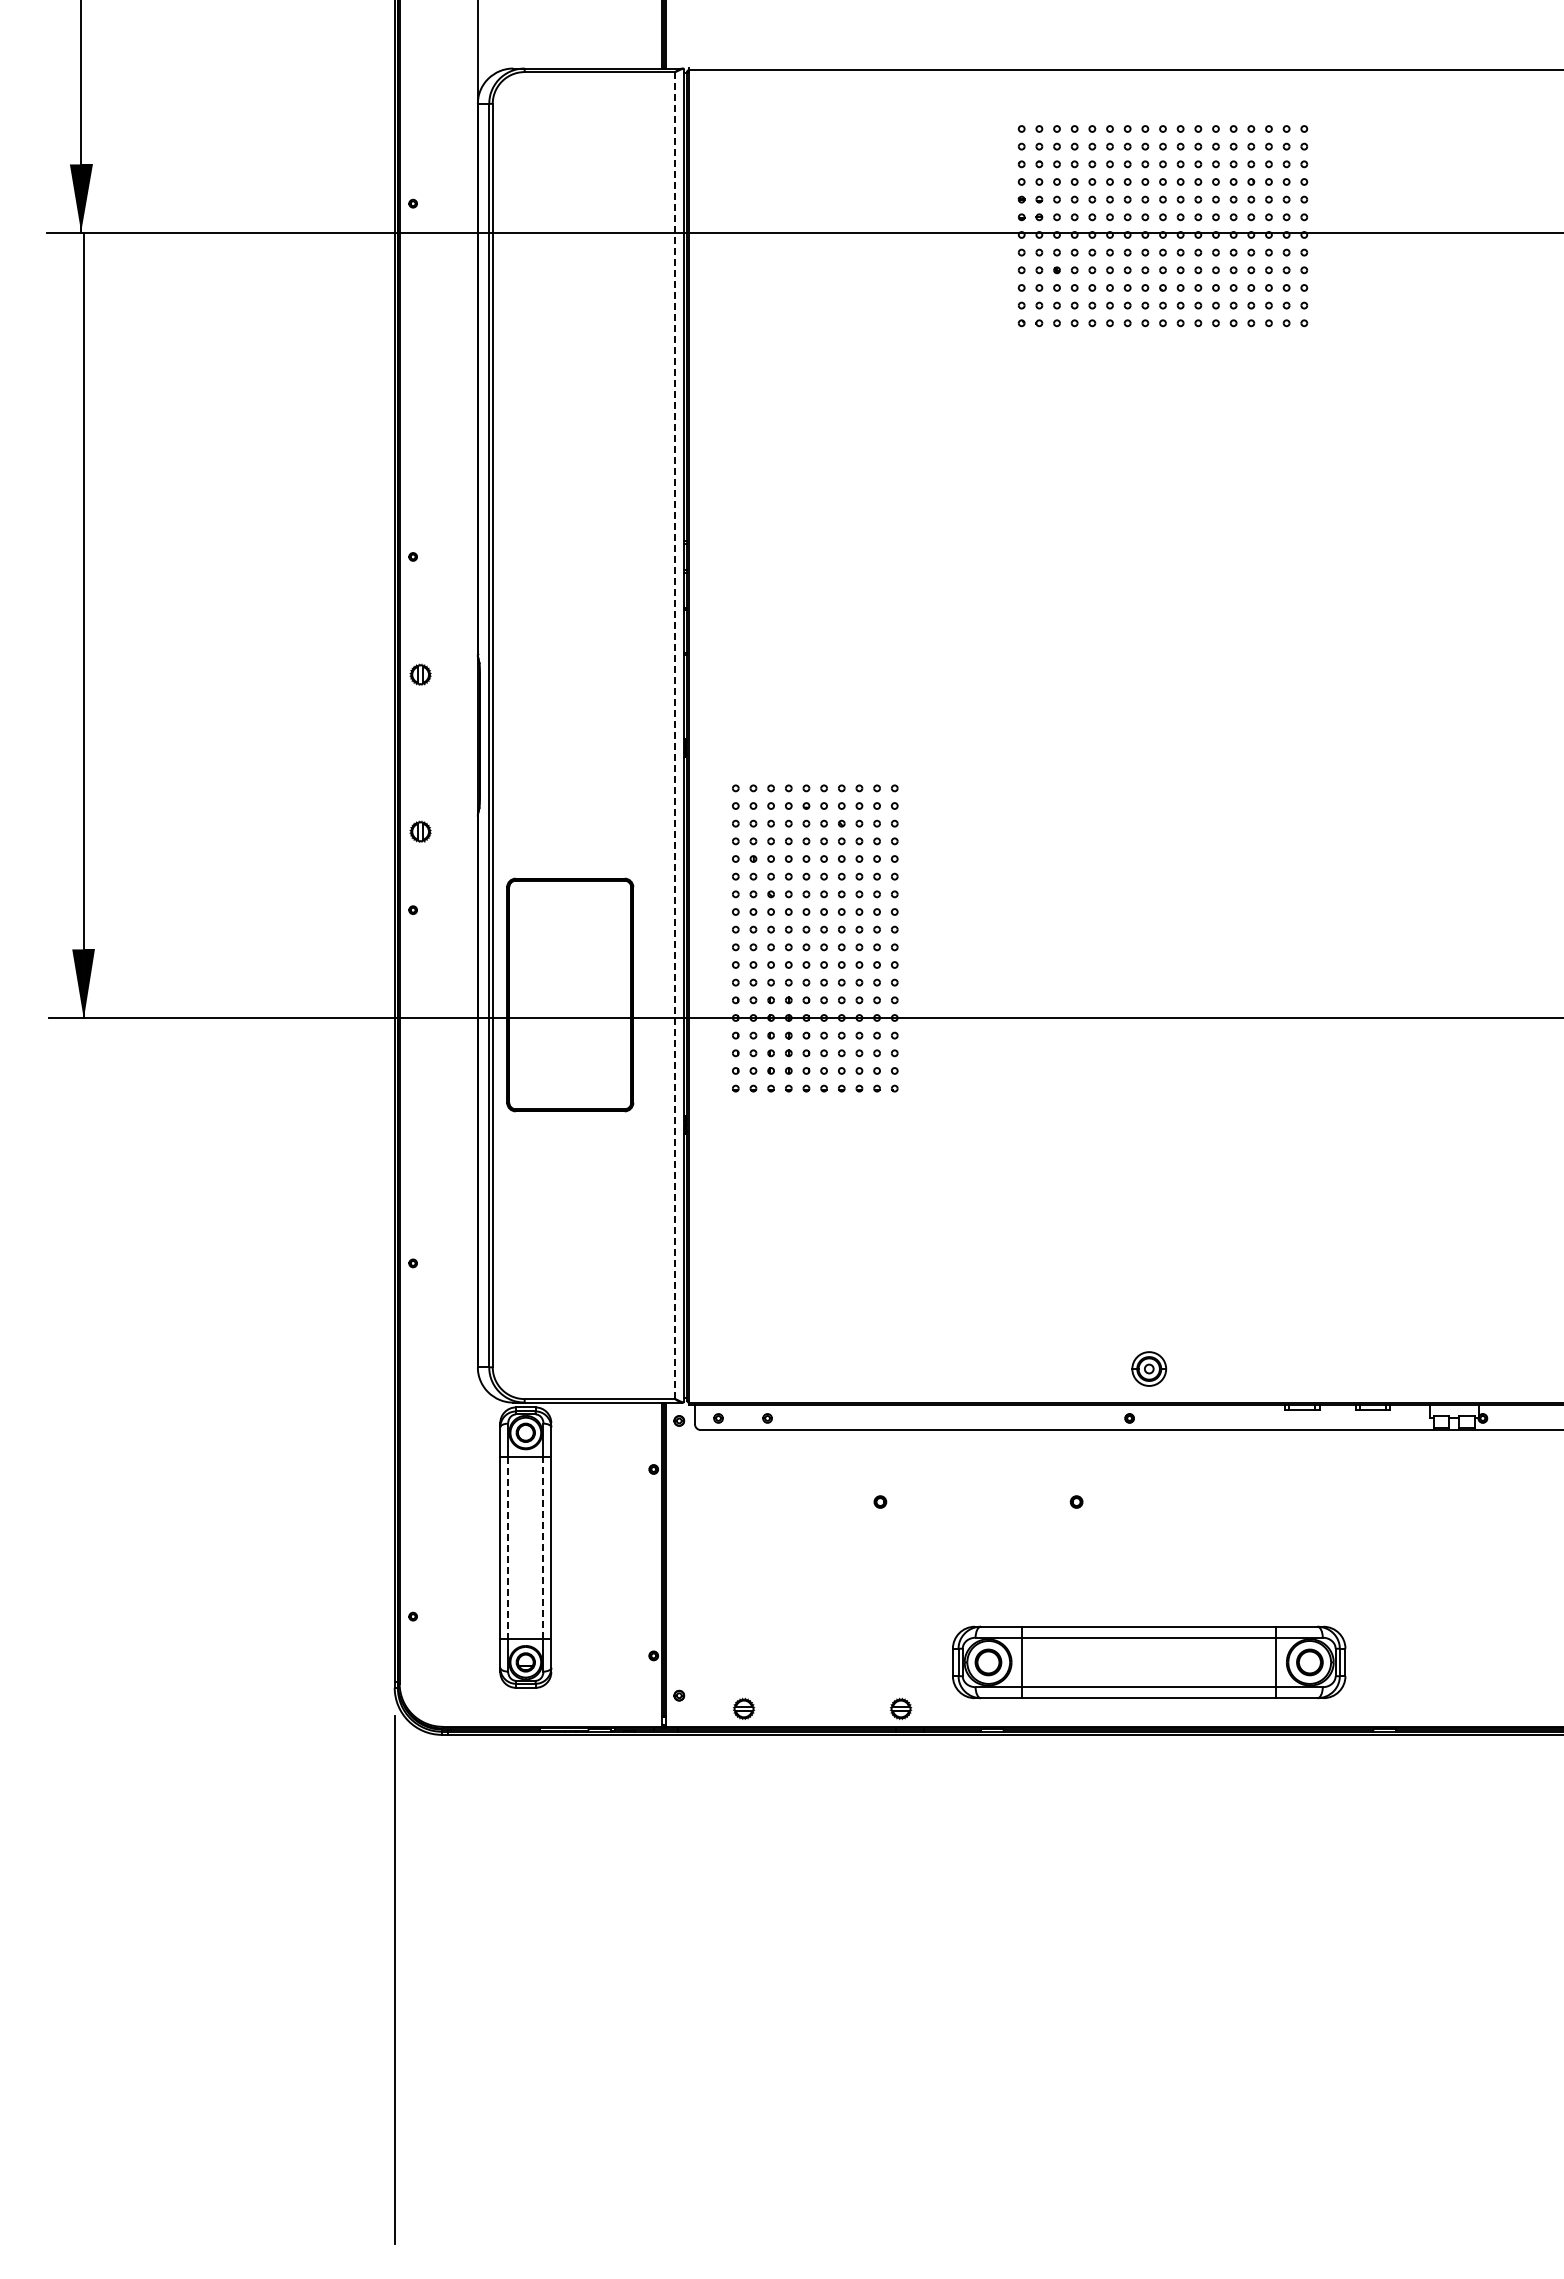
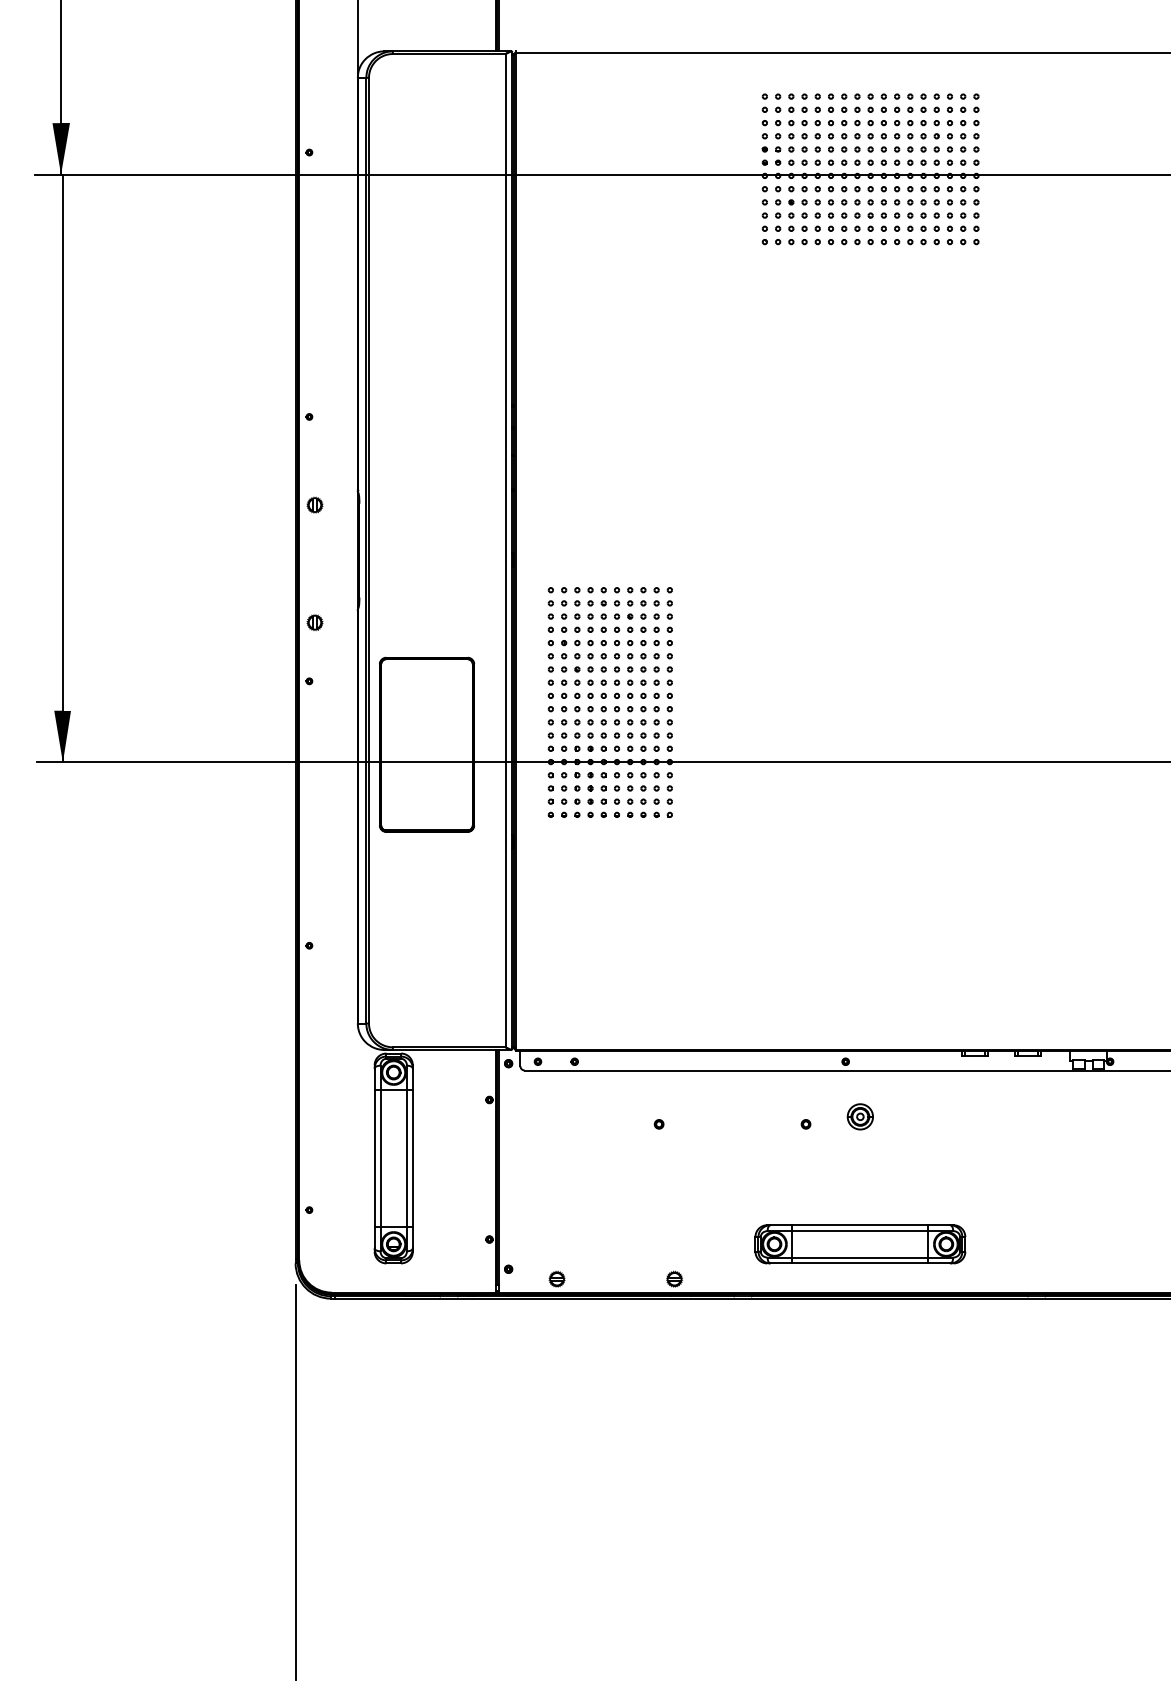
line: (675, 736) -> (505, 551), dashed -> solid
part: (1149, 1368) -> (860, 1116), moved
line: (508, 1547) -> (380, 1158), dashed -> solid
line: (543, 1547) -> (406, 1158), dashed -> solid
part: (1149, 1661) -> (860, 1243), size x0.71

